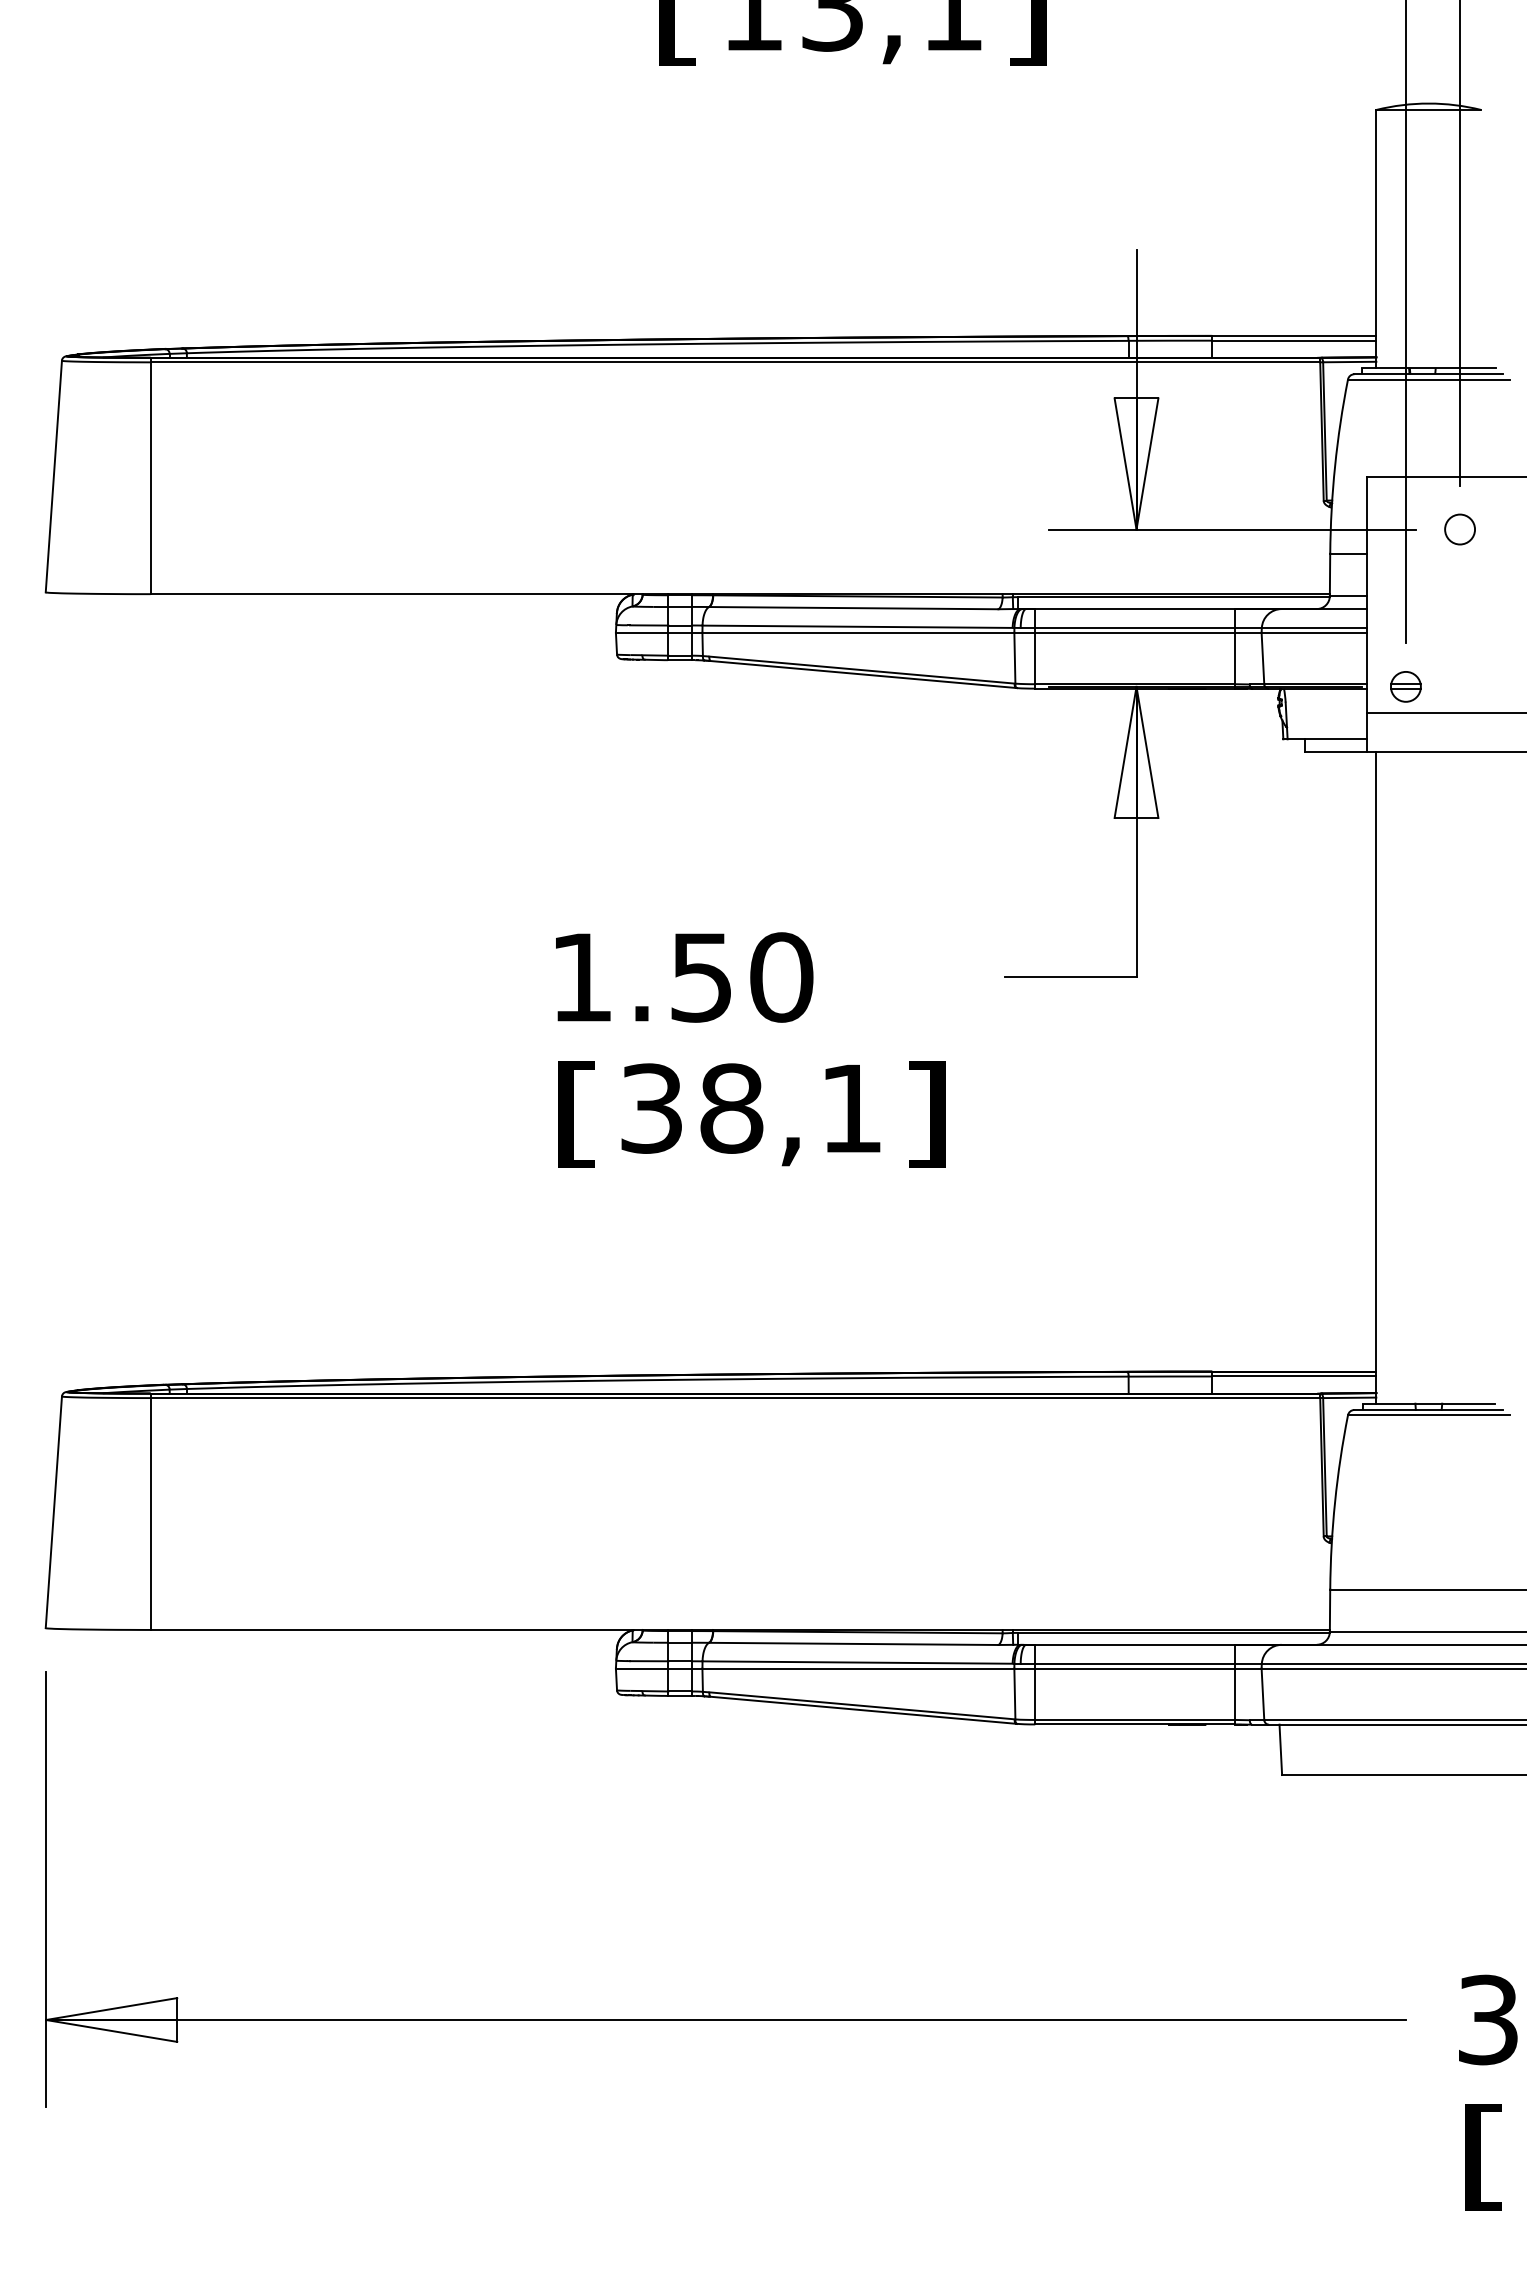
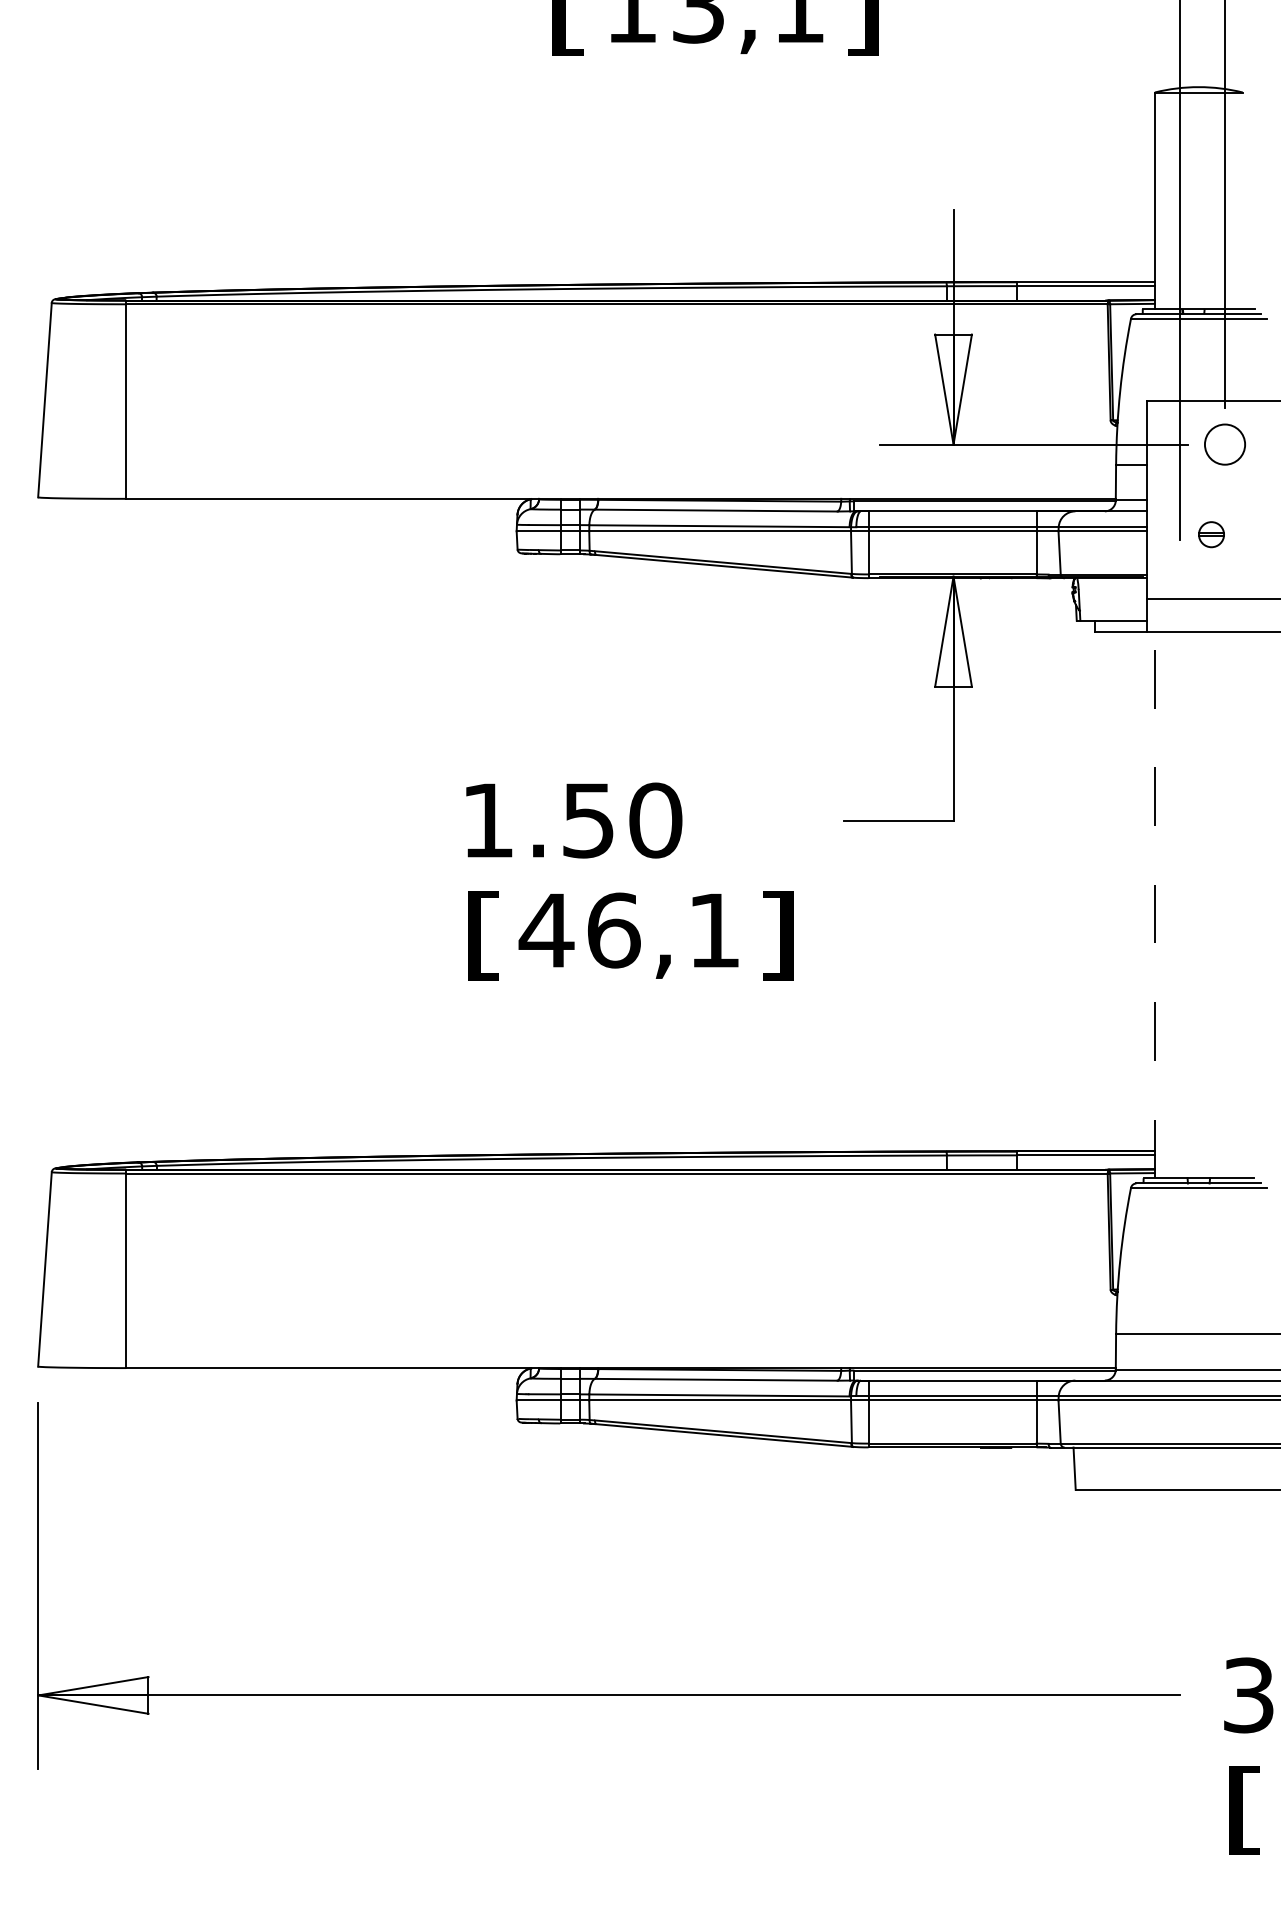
circle: (1460, 529) -> (1225, 444), size x1.6
part: (1405, 686) -> (1211, 534), moved
line: (1376, 1078) -> (1154, 905), solid -> dashed
text: (691, 1108) -> (580, 930), 38,1 -> 46,1

